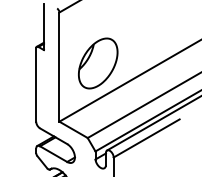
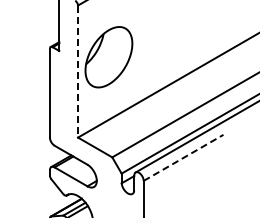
part: (97, 63) -> (108, 57), moved
line: (59, 67) -> (78, 72), solid -> dashed
line: (147, 138) -> (184, 157), solid -> dashed

